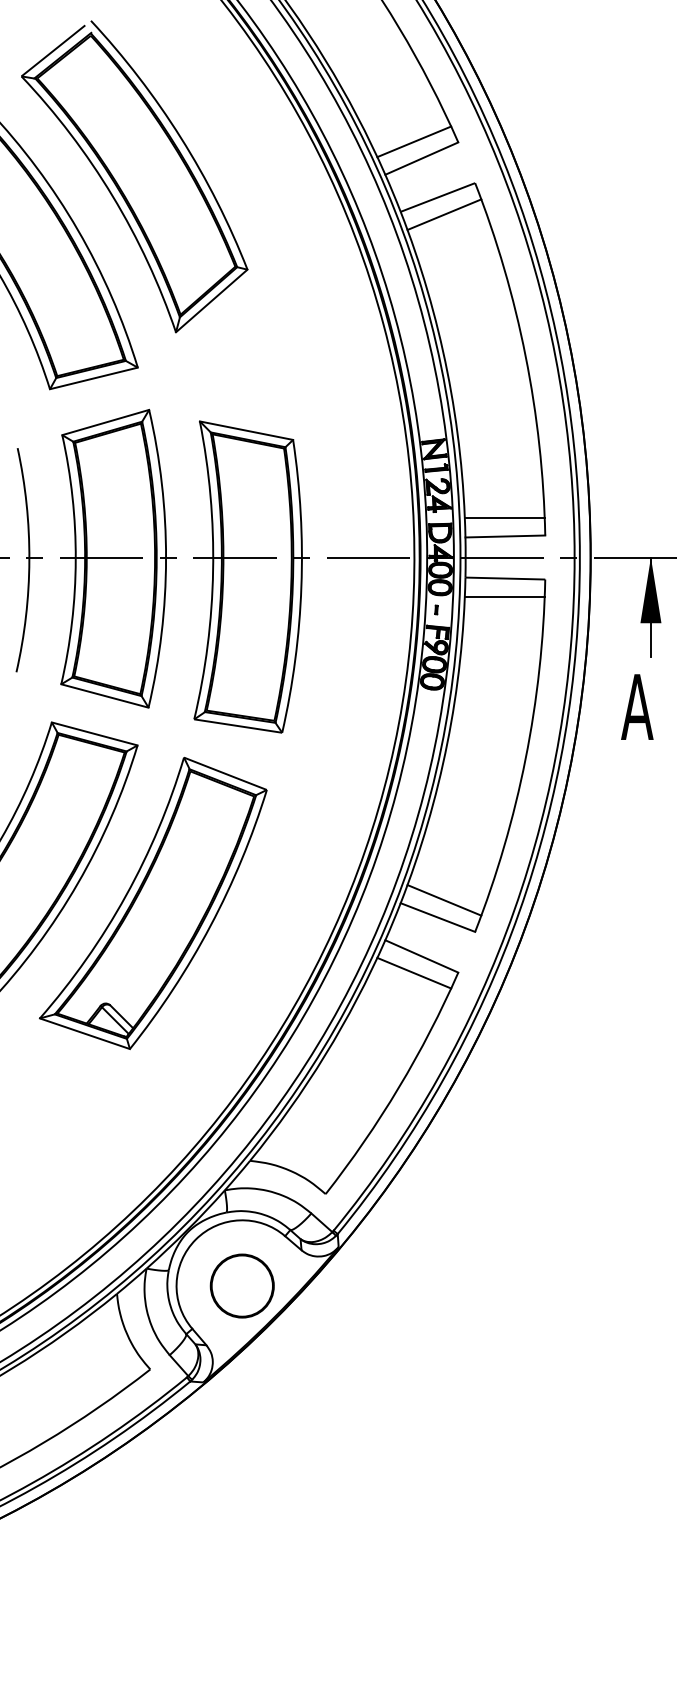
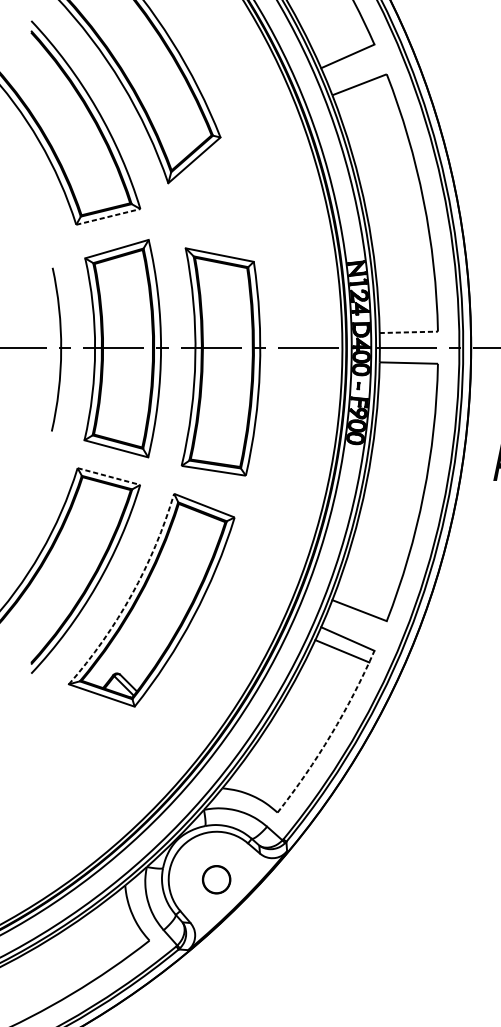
line: (414, 141) -> (342, 43), removed
line: (444, 214) -> (364, 97), removed
line: (94, 378) -> (108, 216), solid -> dashed
line: (504, 518) -> (408, 319), removed
line: (505, 536) -> (408, 332), solid -> dashed
line: (504, 596) -> (408, 376), removed
line: (95, 734) -> (109, 476), solid -> dashed
arc: (126, 895) -> (132, 594), solid -> dashed
line: (444, 900) -> (364, 598), removed
arc: (398, 1087) -> (330, 734), solid -> dashed
circle: (241, 1285) -> (216, 879), size x0.6

